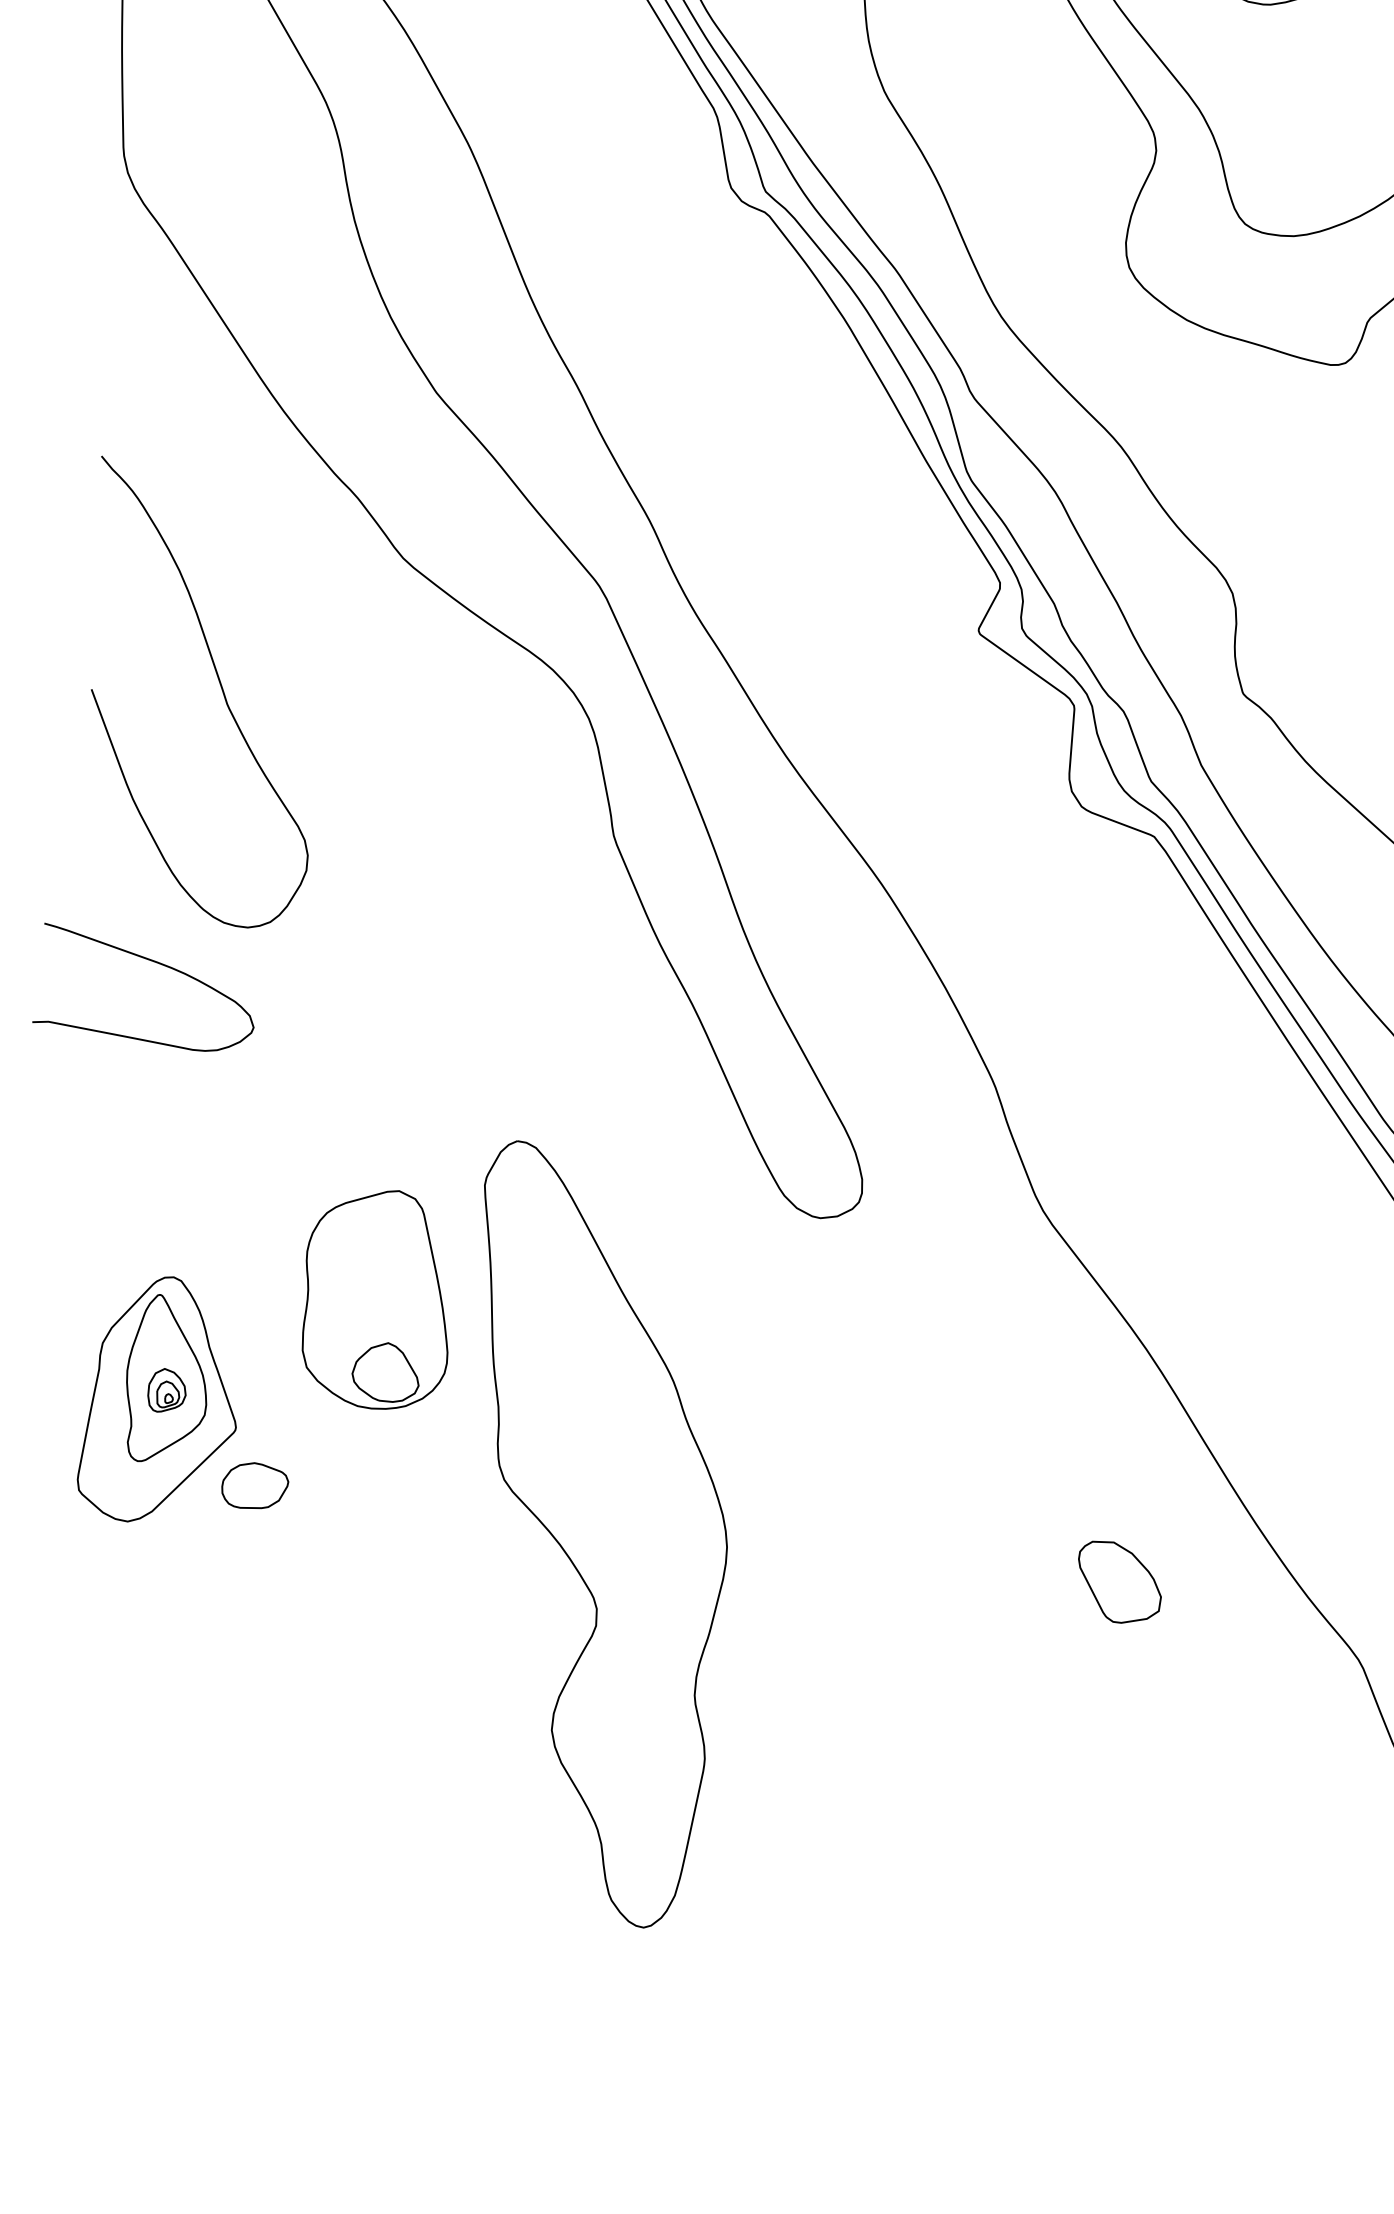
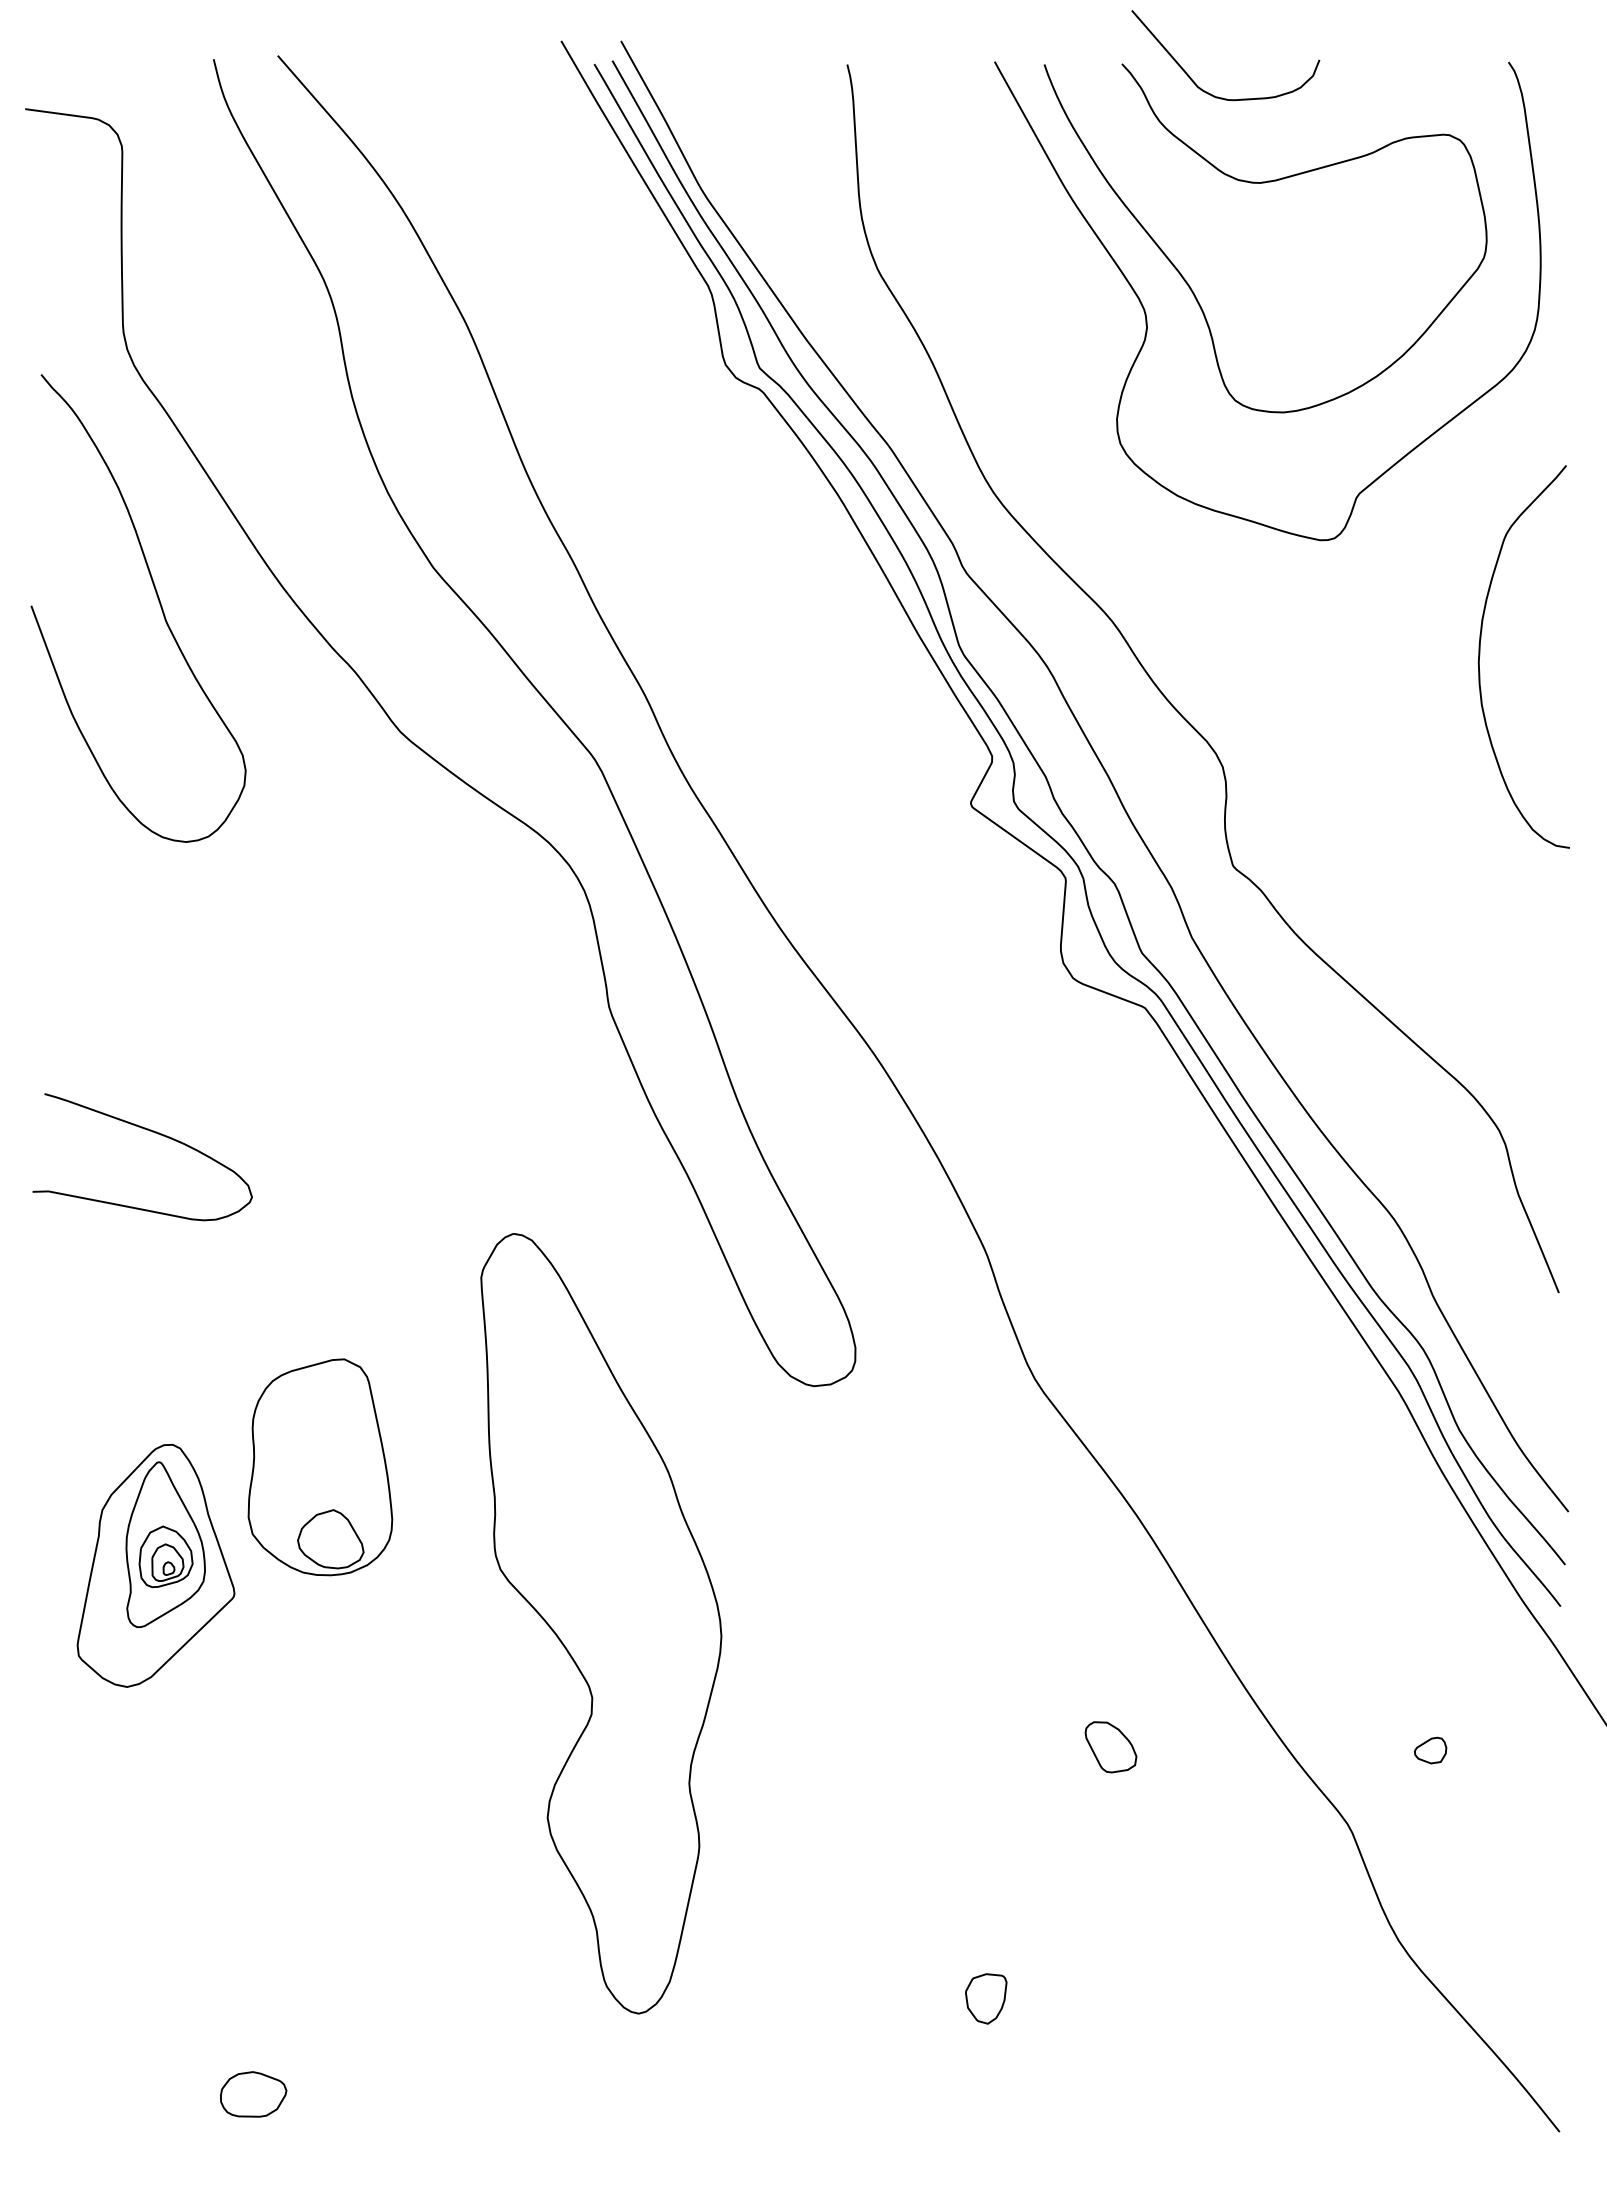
curve: (219, 684) -> (158, 601), moved
part: (375, 1300) -> (320, 1467), moved
part: (166, 1389) -> (165, 1556), size x1.43
part: (255, 1485) -> (253, 2094), moved
part: (606, 1534) -> (601, 1623), moved
part: (1119, 1582) -> (1110, 1747), size x0.62
part: (994, 1835) -> (986, 1998), added

